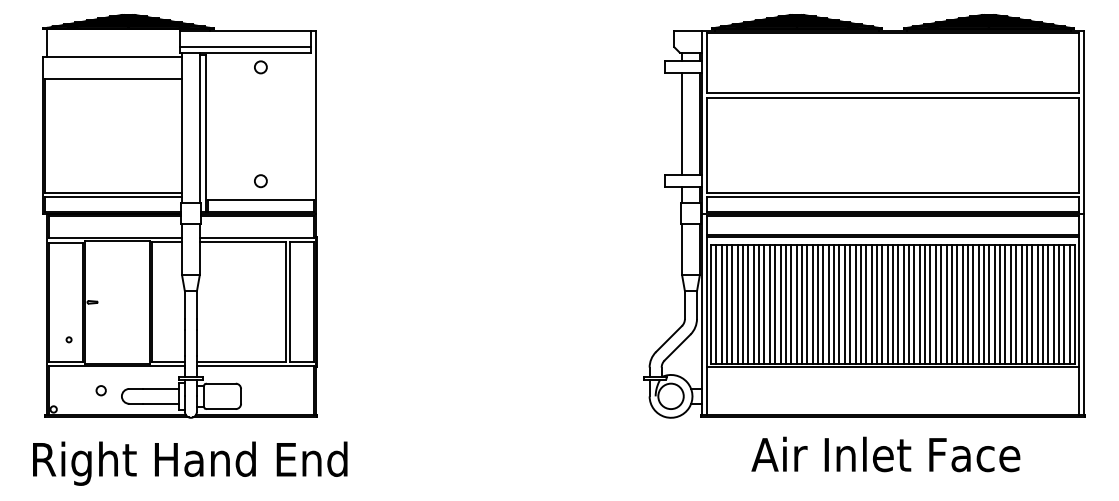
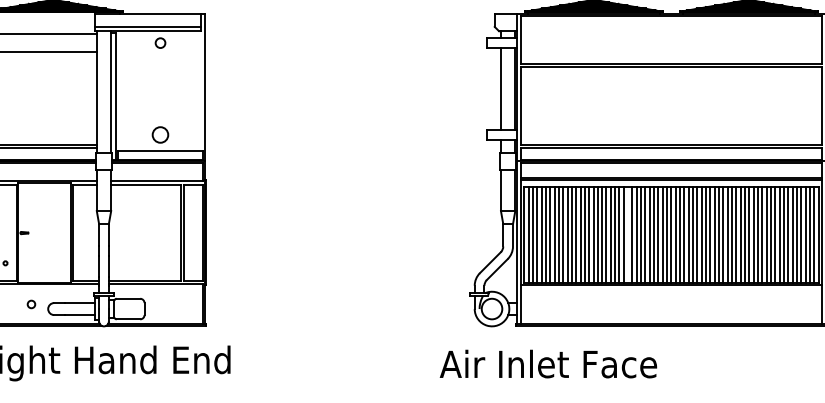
circle: (260, 181) -> (160, 135), size x1.6
line: (839, 304) -> (628, 234), removed
text: (885, 454) -> (548, 364), moved

